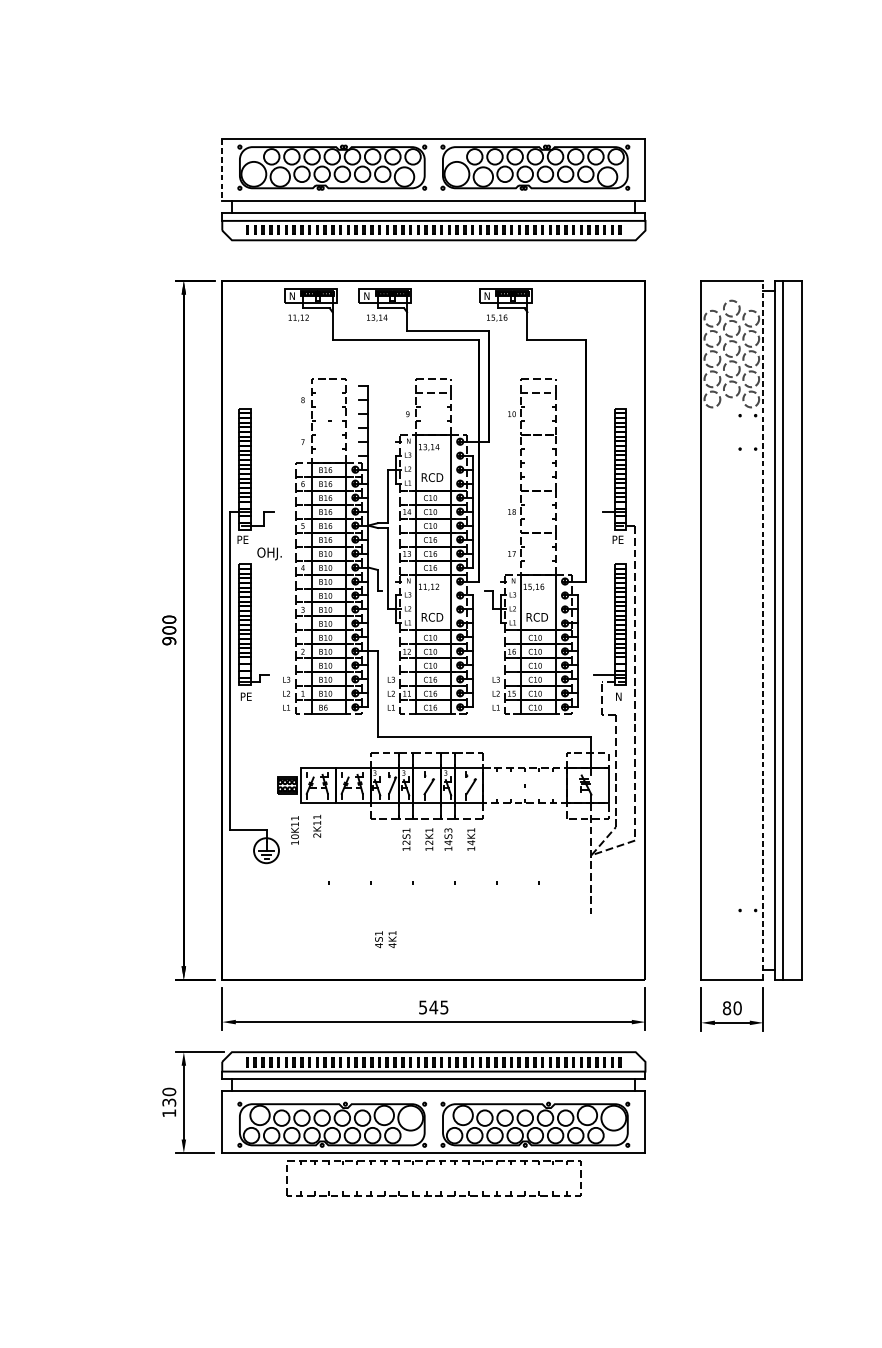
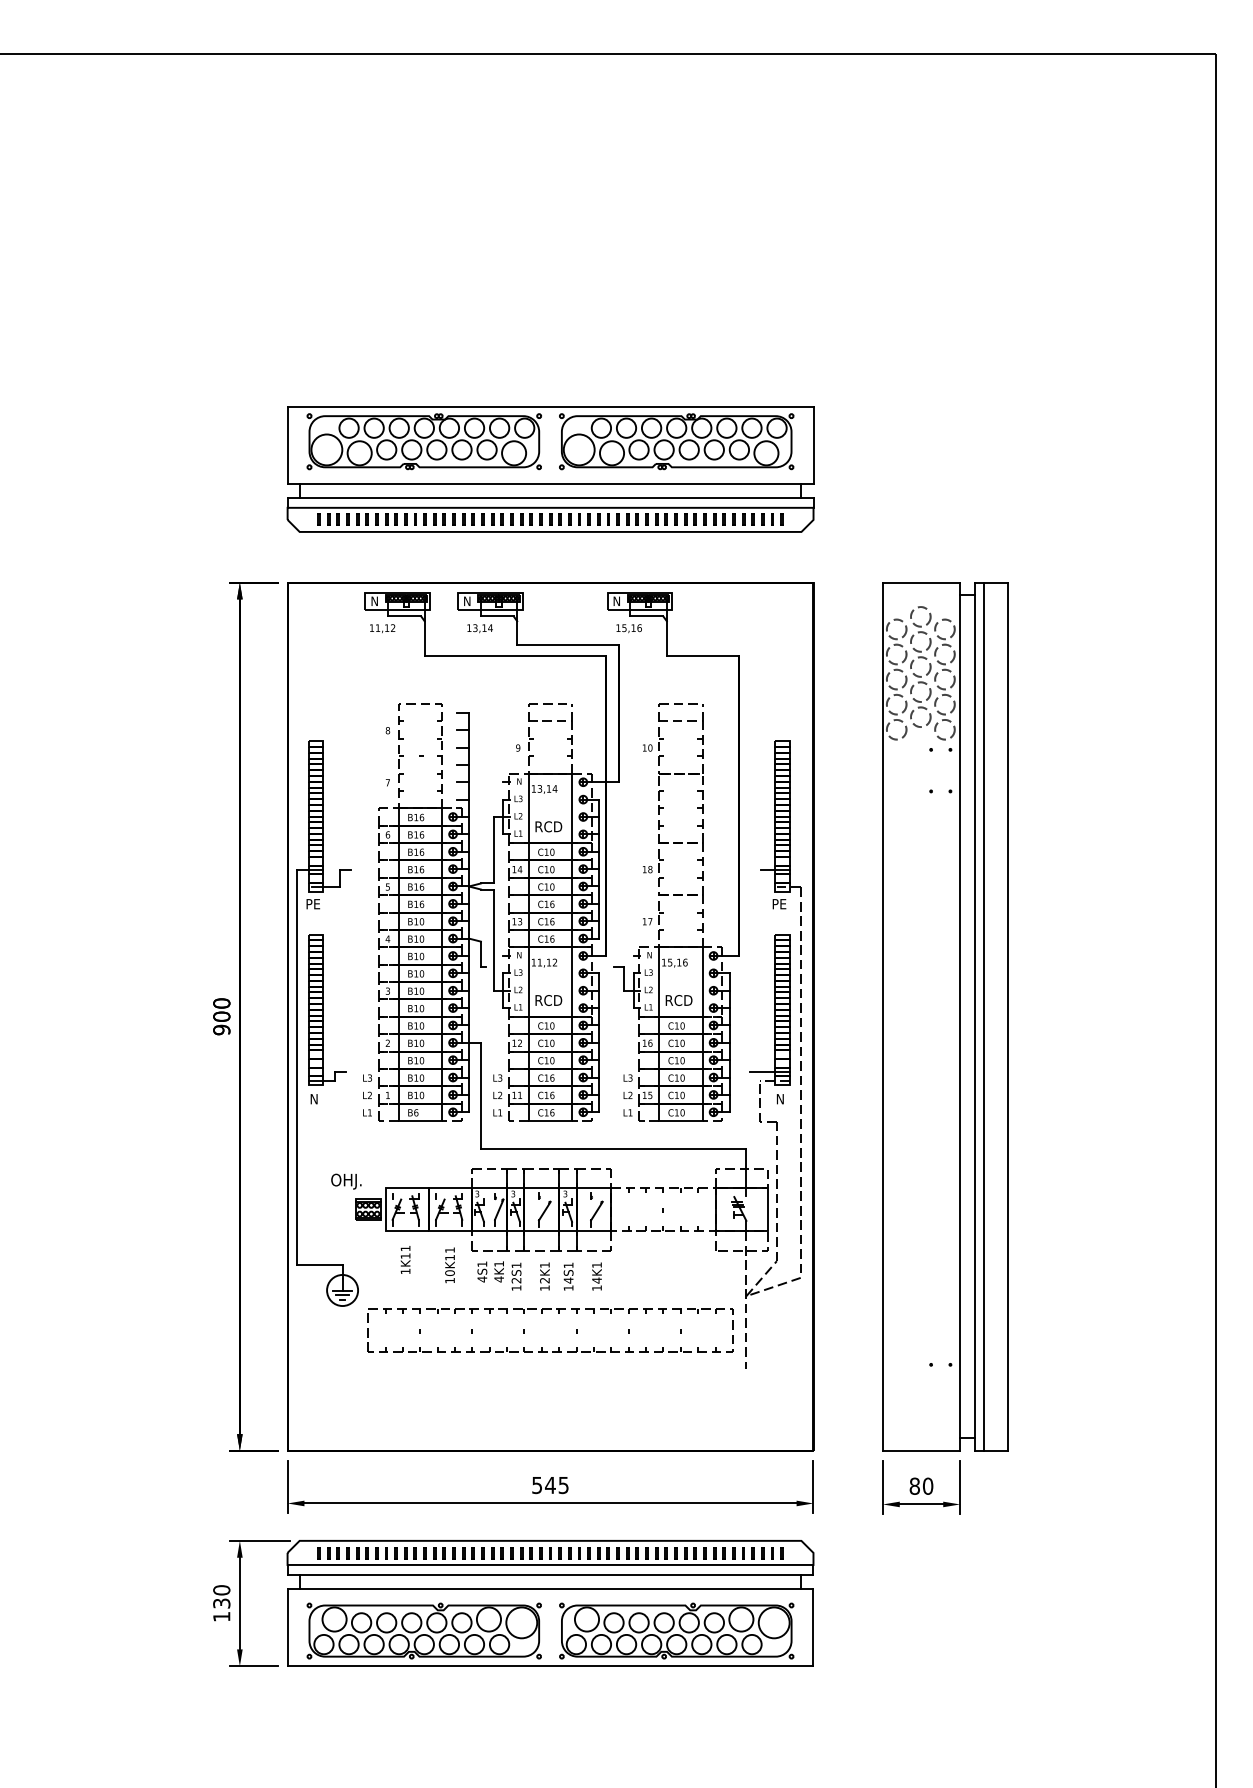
line: (222, 170) -> (287, 445), dashed -> solid
text: (269, 553) -> (346, 1181), moved
line: (763, 630) -> (960, 1016), dashed -> solid
text: (247, 697) -> (318, 1099), PE -> N
text: (294, 830) -> (449, 1265), moved
text: (448, 830) -> (568, 1265), 14S3 -> 14S1
text: (317, 835) -> (405, 1271), 2K11 -> 1K11
text: (385, 939) -> (490, 1271), moved
part: (427, 1164) -> (542, 1313), moved

